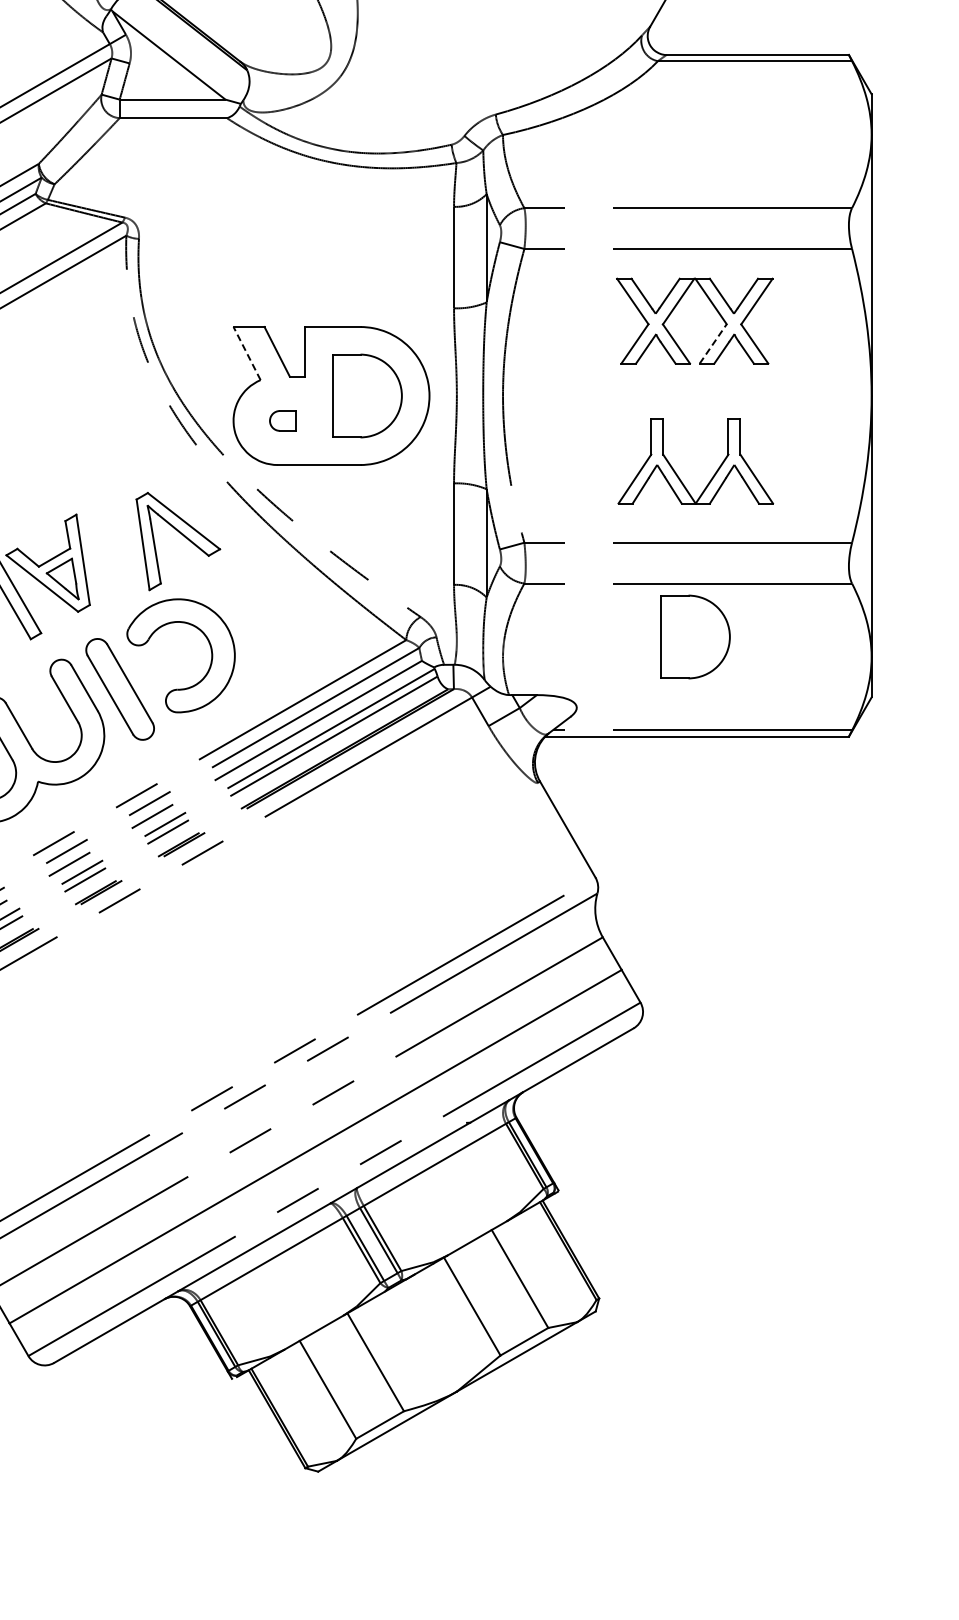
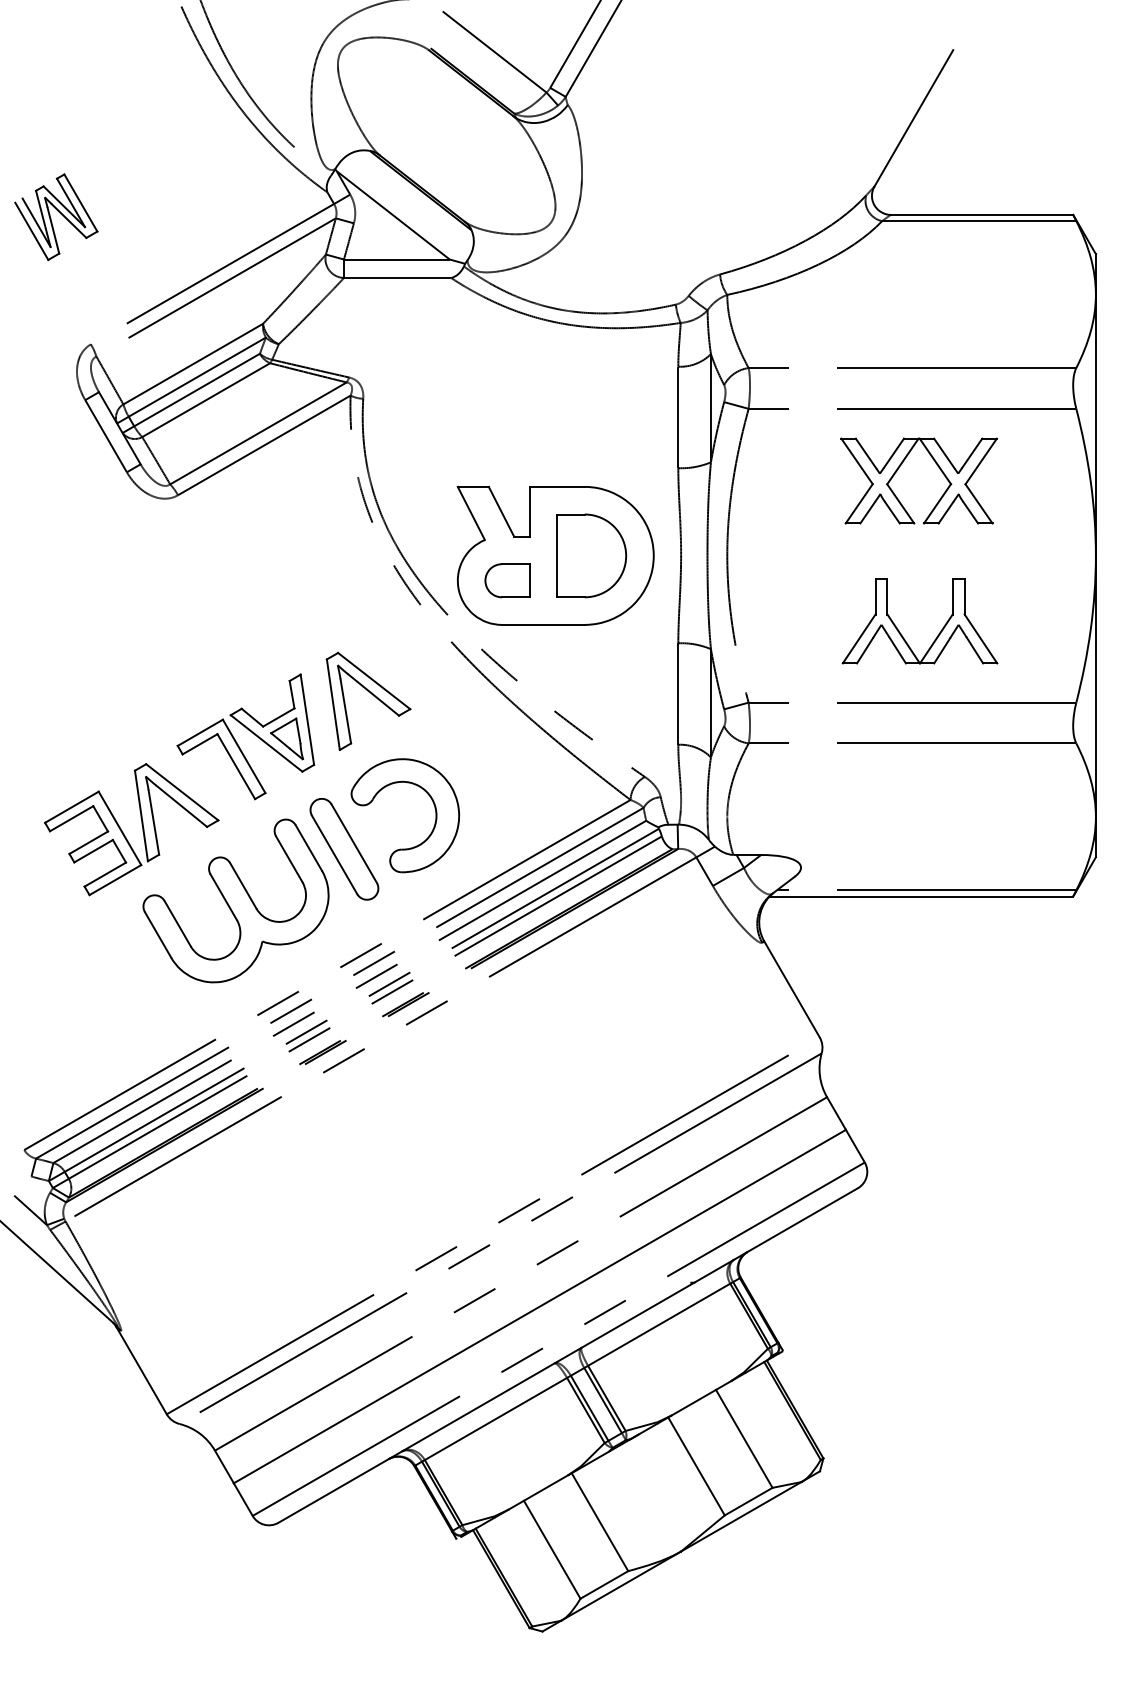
line: (713, 343) -> (937, 503), dashed -> solid
line: (247, 353) -> (471, 513), dashed -> solid
part: (283, 420) -> (507, 580), size x1.67
part: (183, 536) -> (373, 696), moved
part: (695, 636) -> (919, 796), removed

